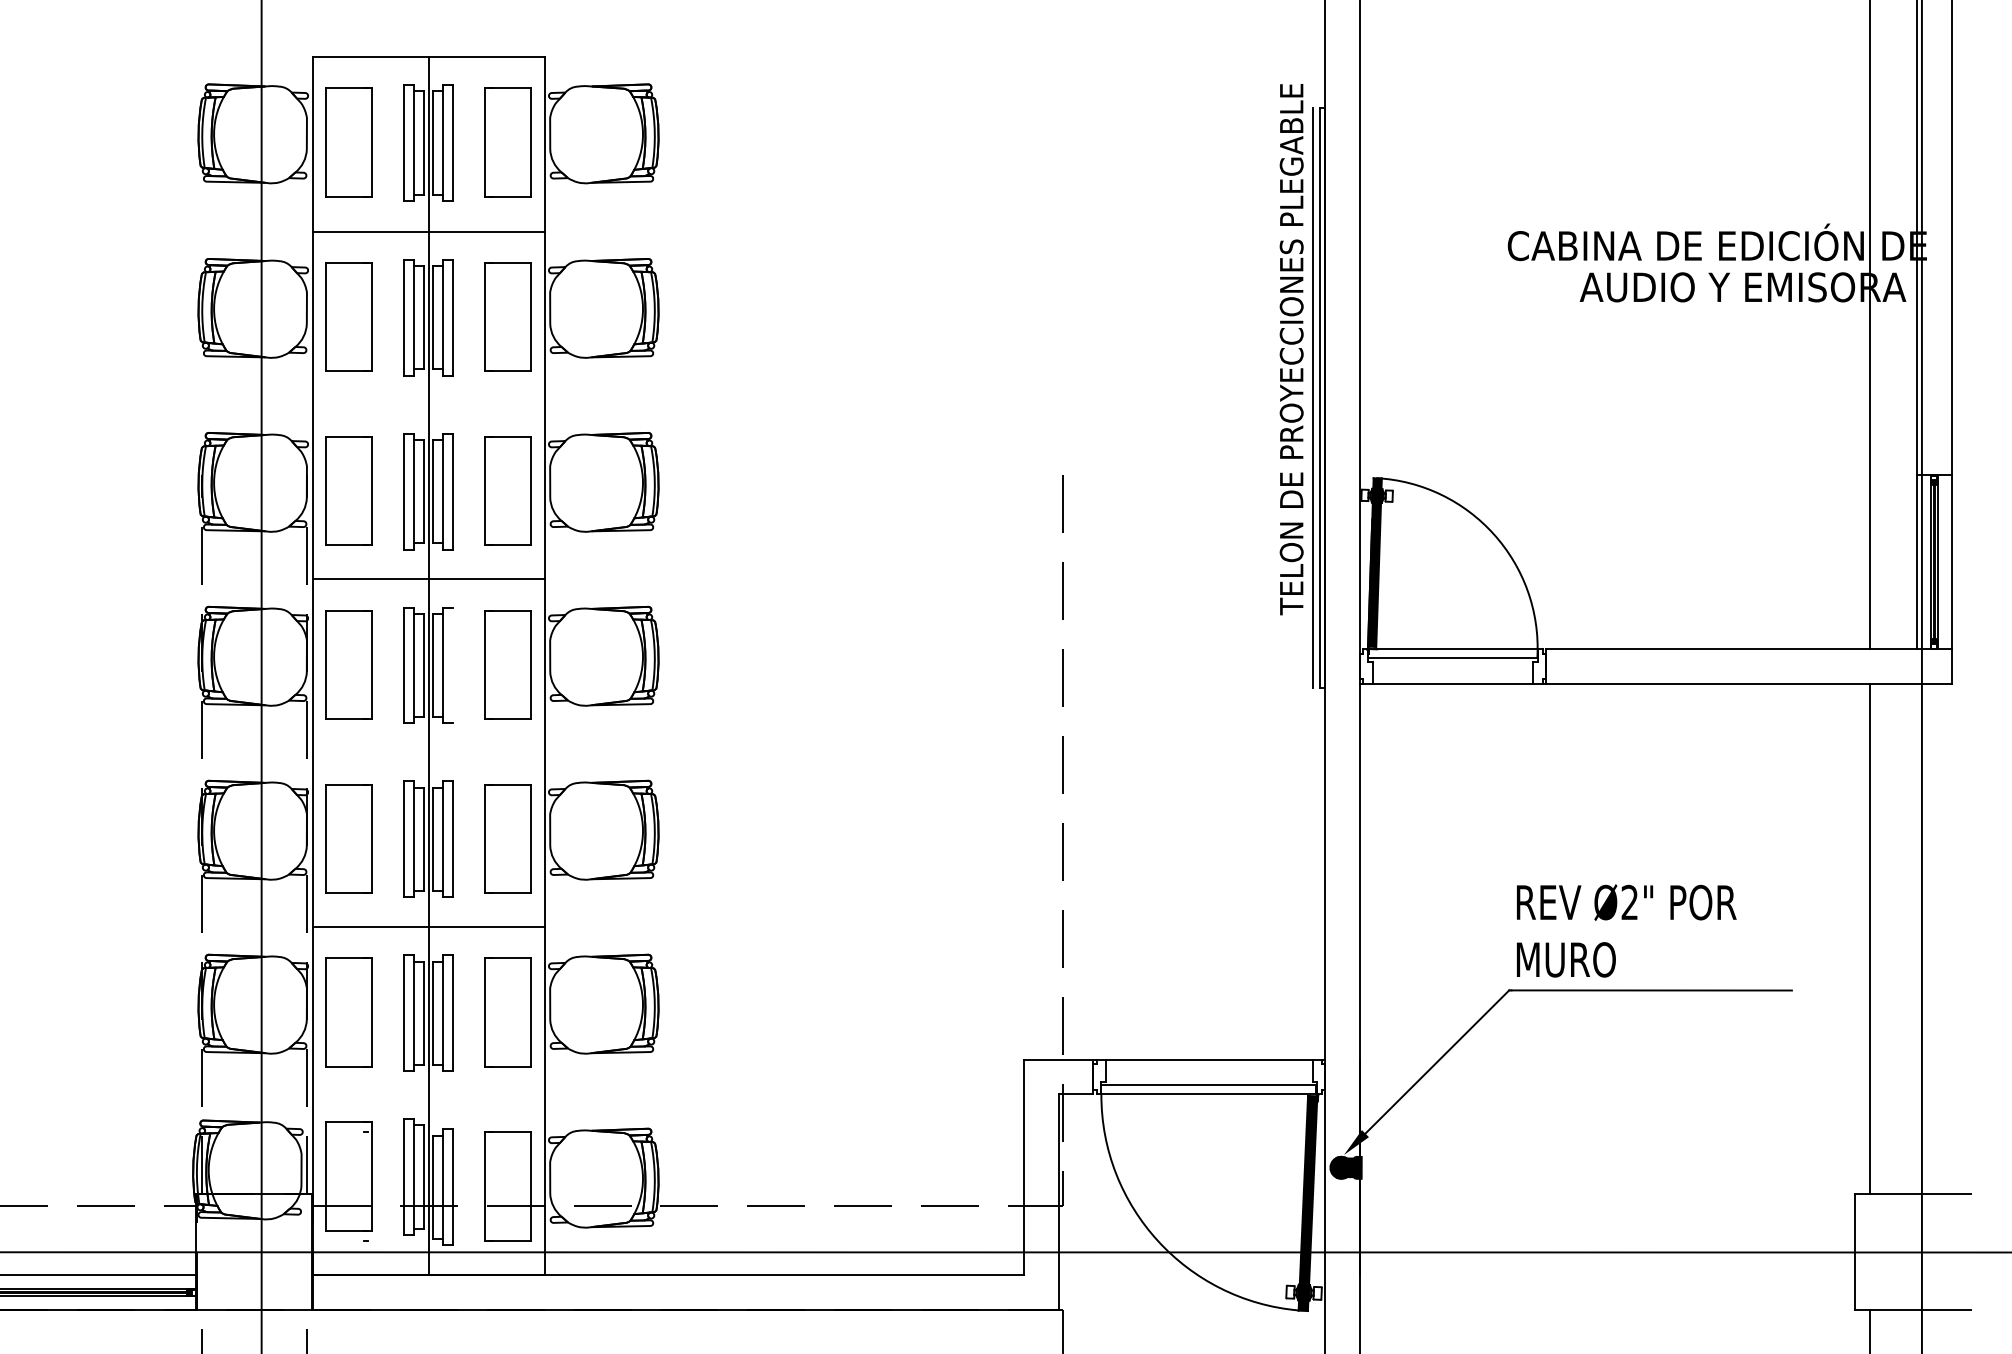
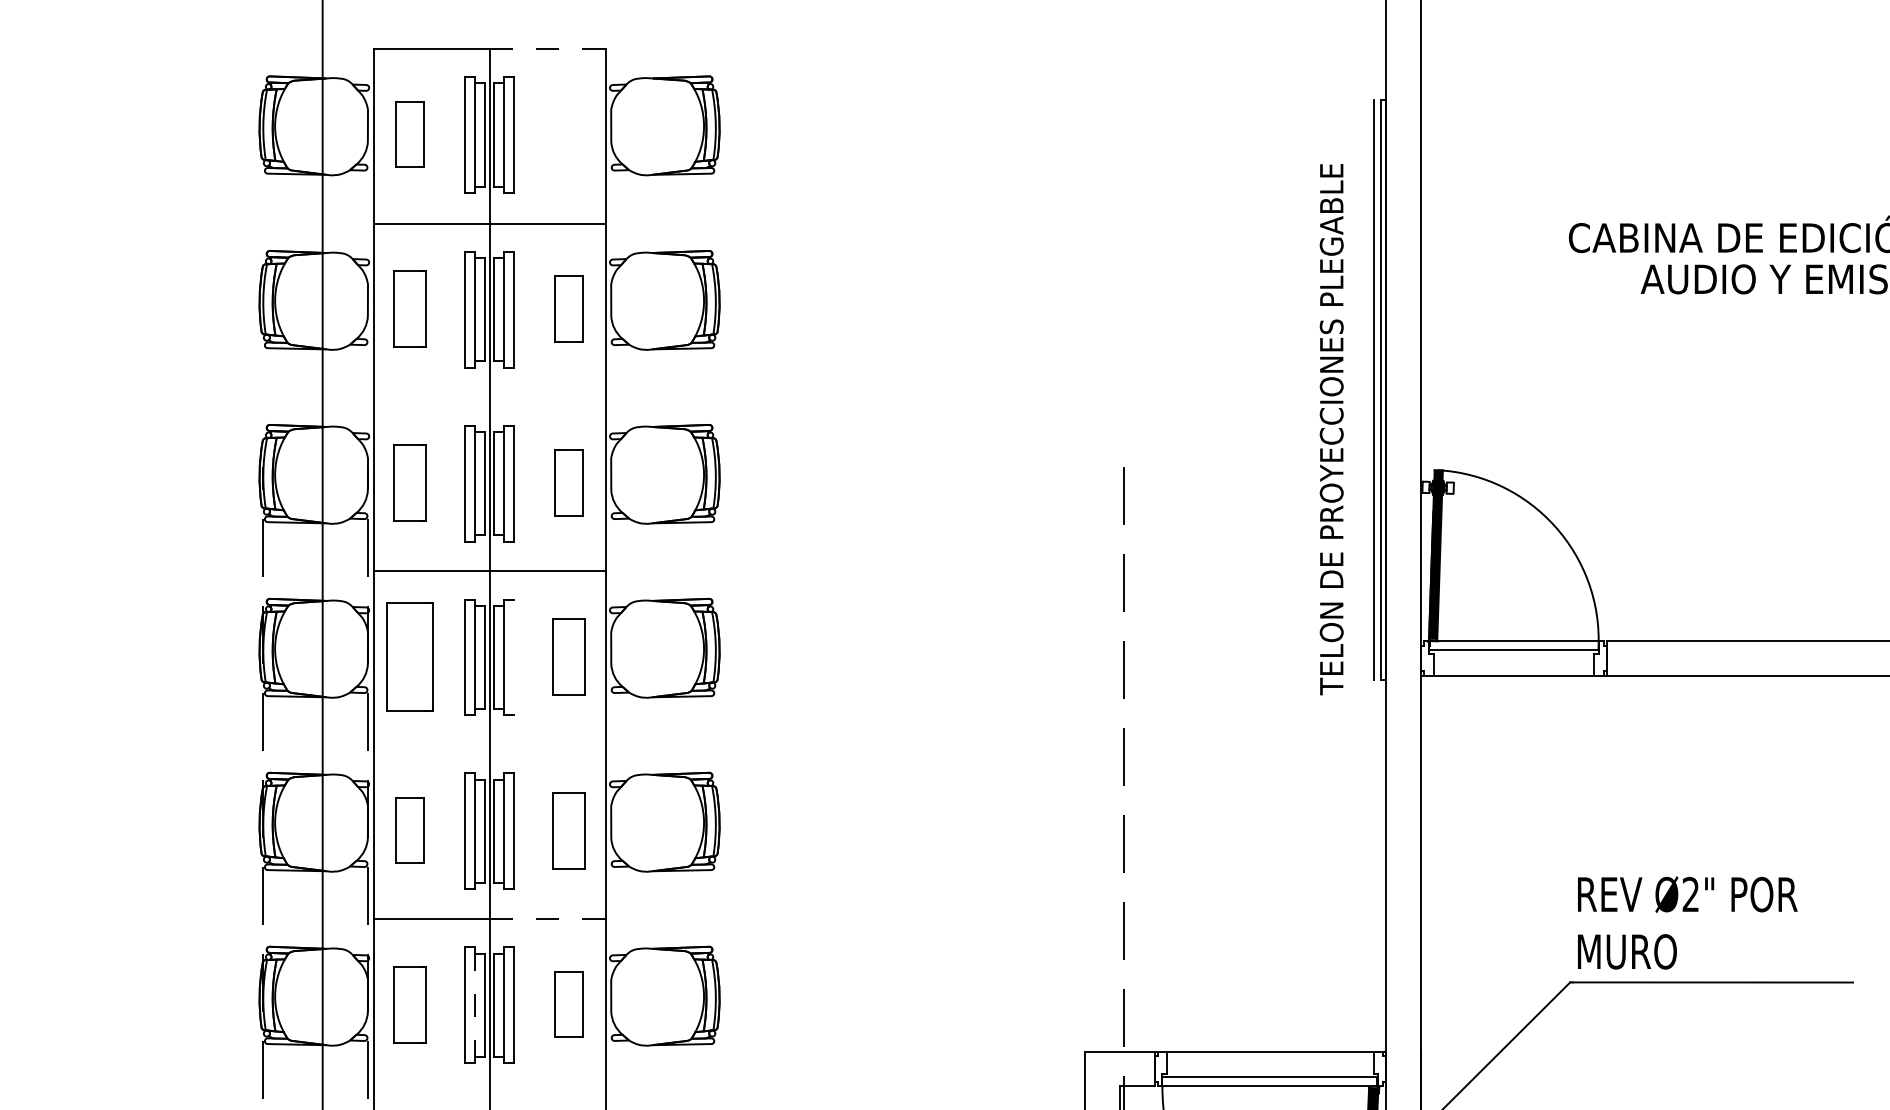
line: (486, 57) -> (547, 49), solid -> dashed
part: (348, 142) -> (409, 134), size x0.6
part: (507, 142) -> (568, 134), removed
part: (348, 316) -> (409, 308), size x0.7
part: (507, 316) -> (568, 308), size x0.6
text: (1291, 349) -> (1331, 429), moved
part: (348, 490) -> (409, 482), size x0.7
part: (507, 490) -> (568, 482), size x0.6
part: (507, 664) -> (568, 656), size x0.7
part: (348, 838) -> (409, 830), size x0.6
part: (507, 838) -> (568, 830), size x0.7
line: (486, 927) -> (547, 919), solid -> dashed
part: (348, 1012) -> (409, 1004), size x0.7
part: (507, 1012) -> (568, 1004), size x0.6
line: (414, 1013) -> (475, 1005), solid -> dashed

